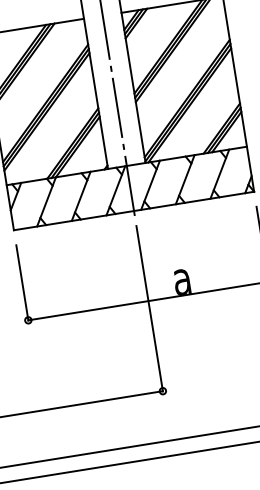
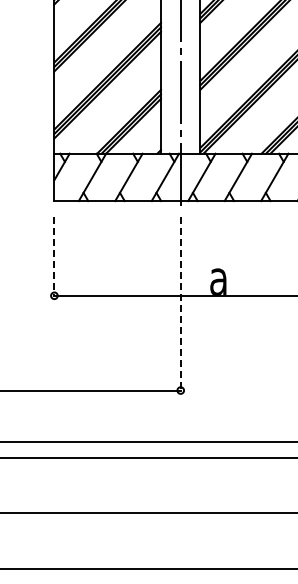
line: (22, 282) -> (54, 256), solid -> dashed
line: (149, 308) -> (180, 303), solid -> dashed

